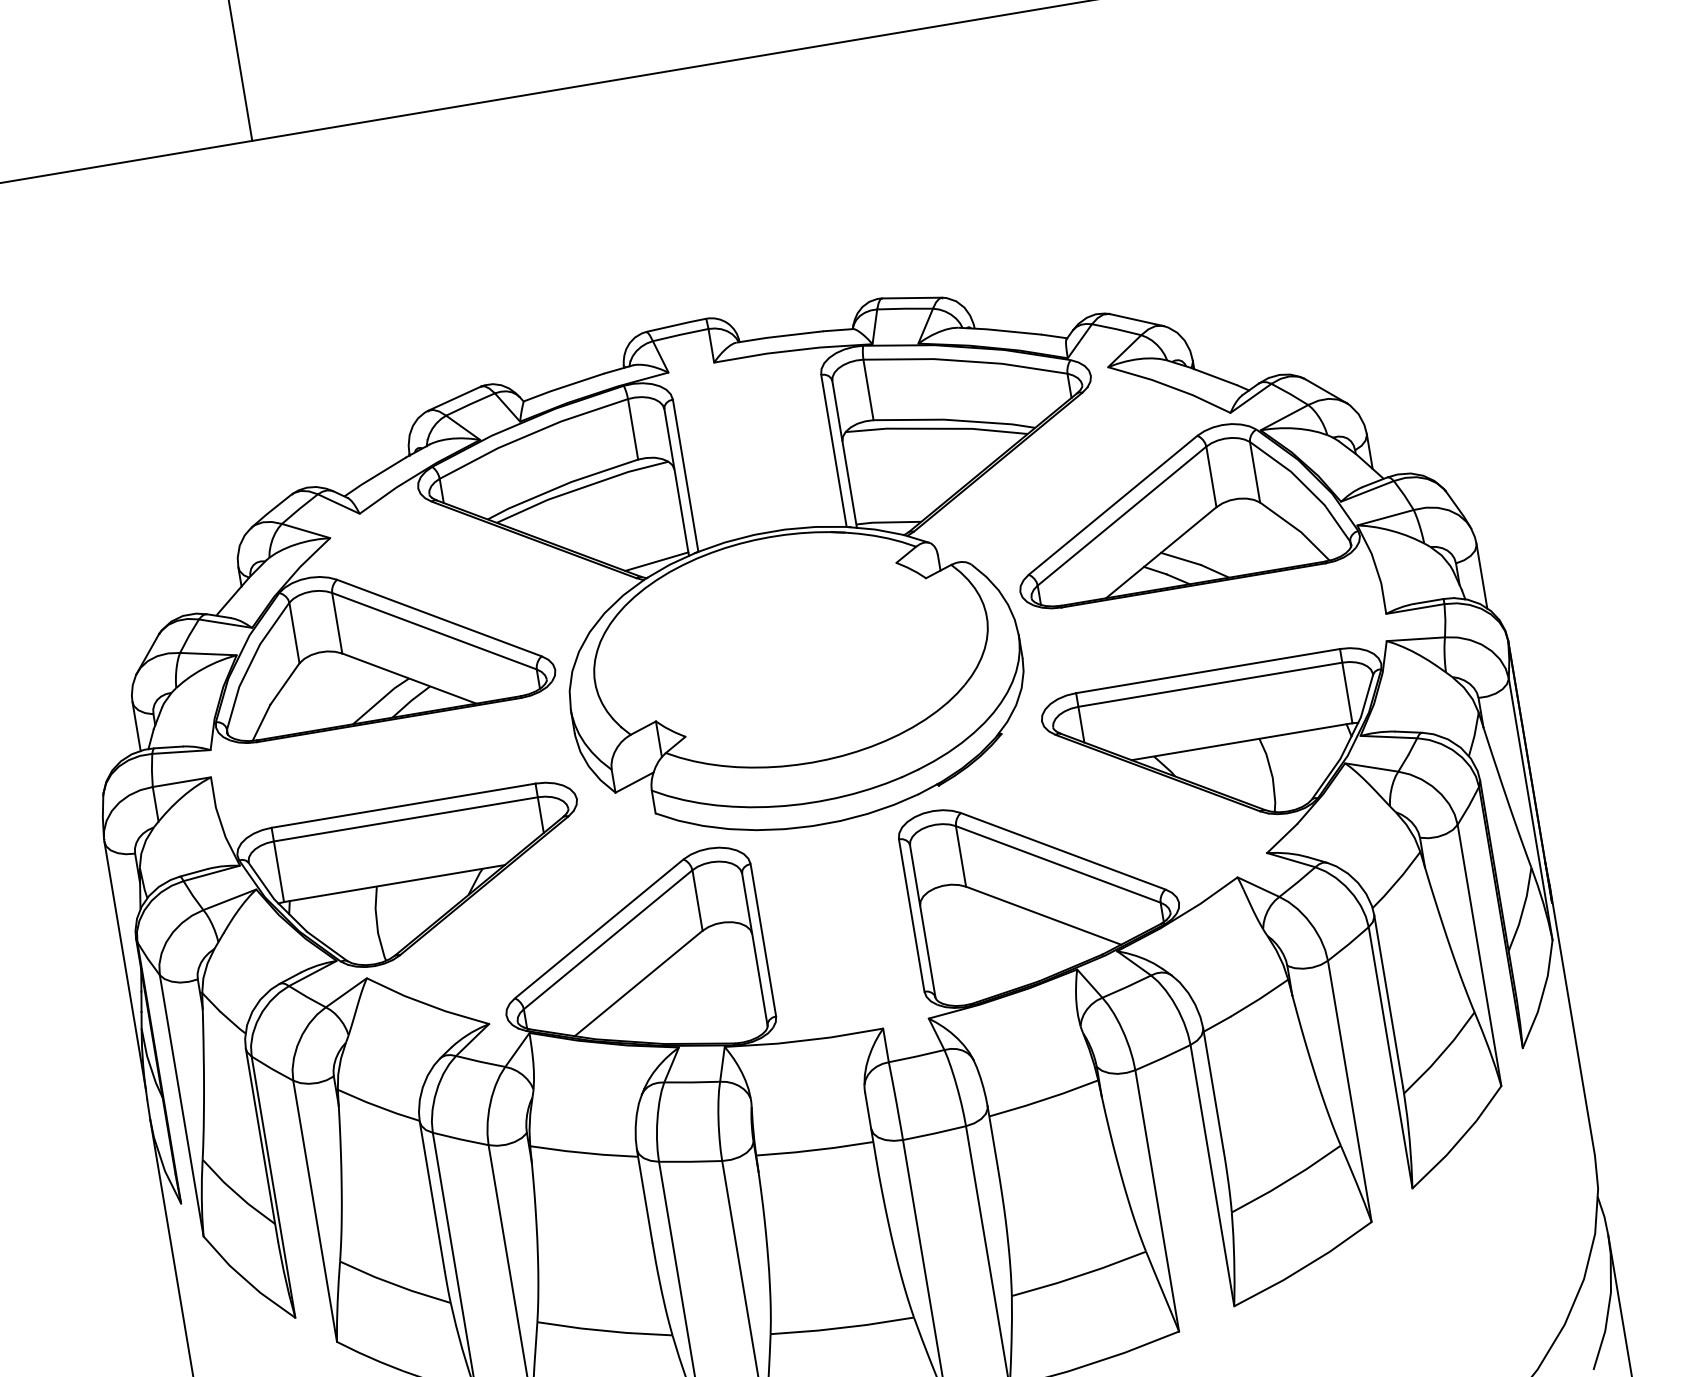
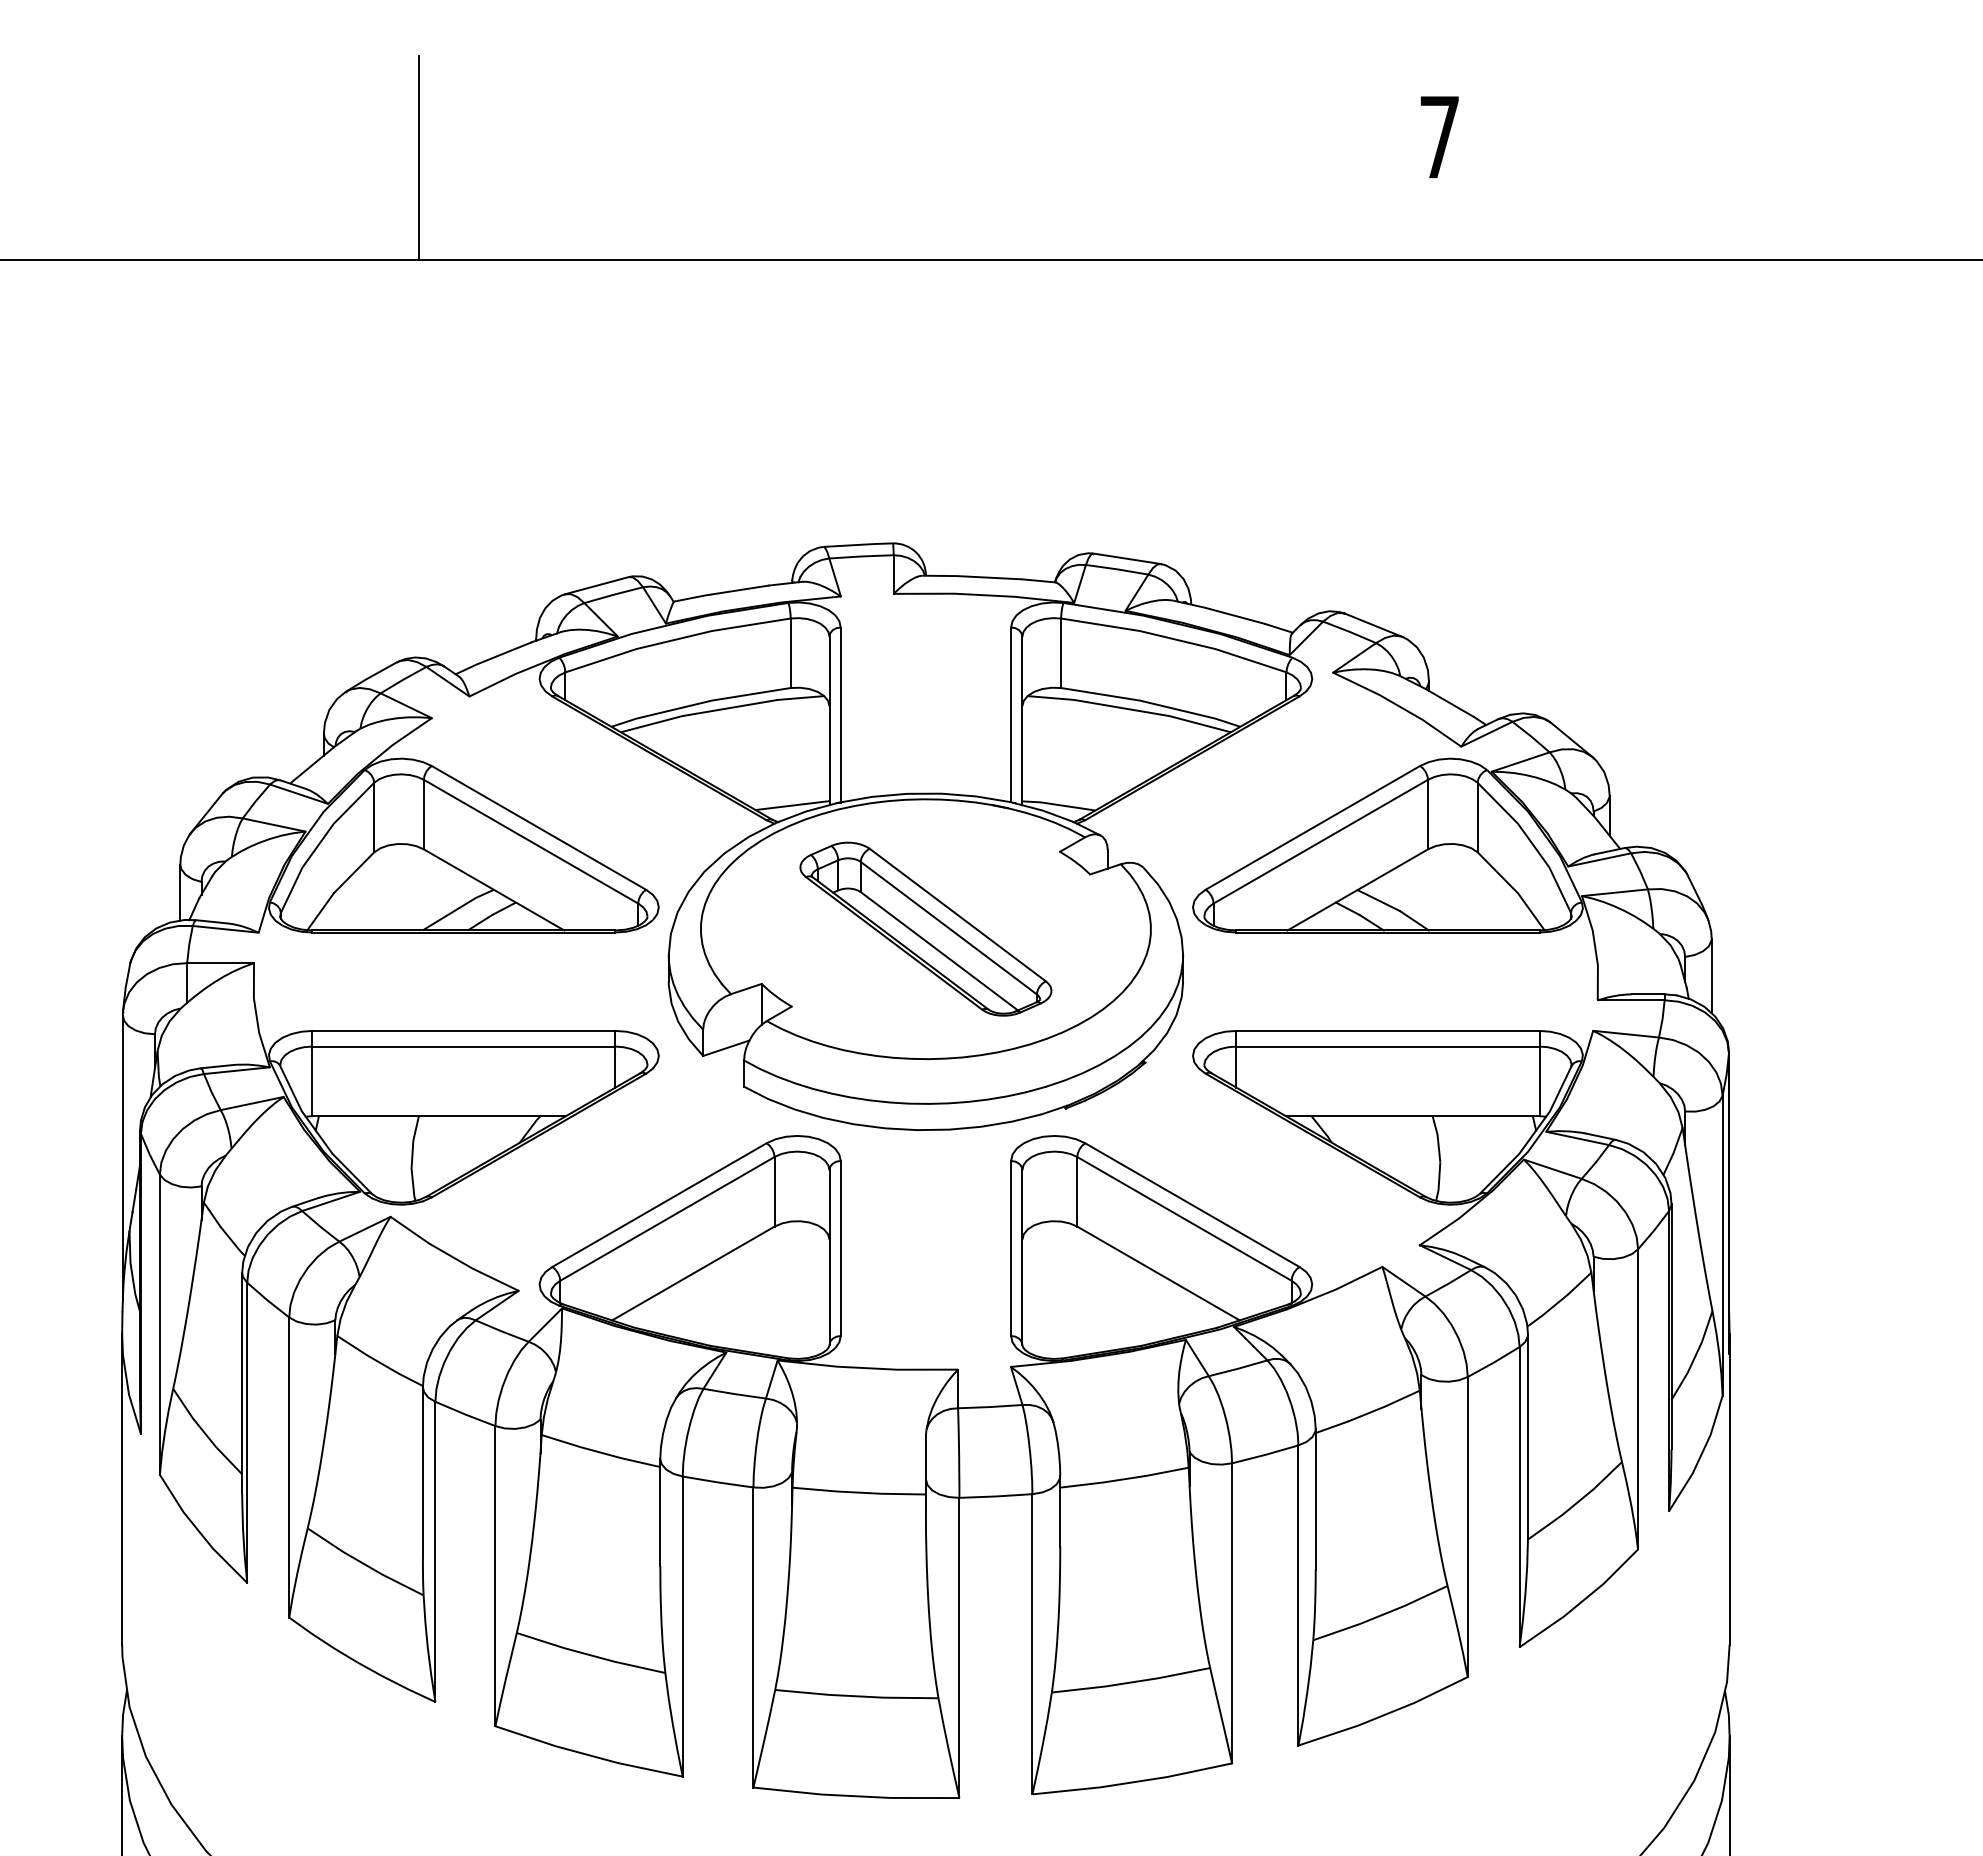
part: (790, 649) -> (925, 928), added

